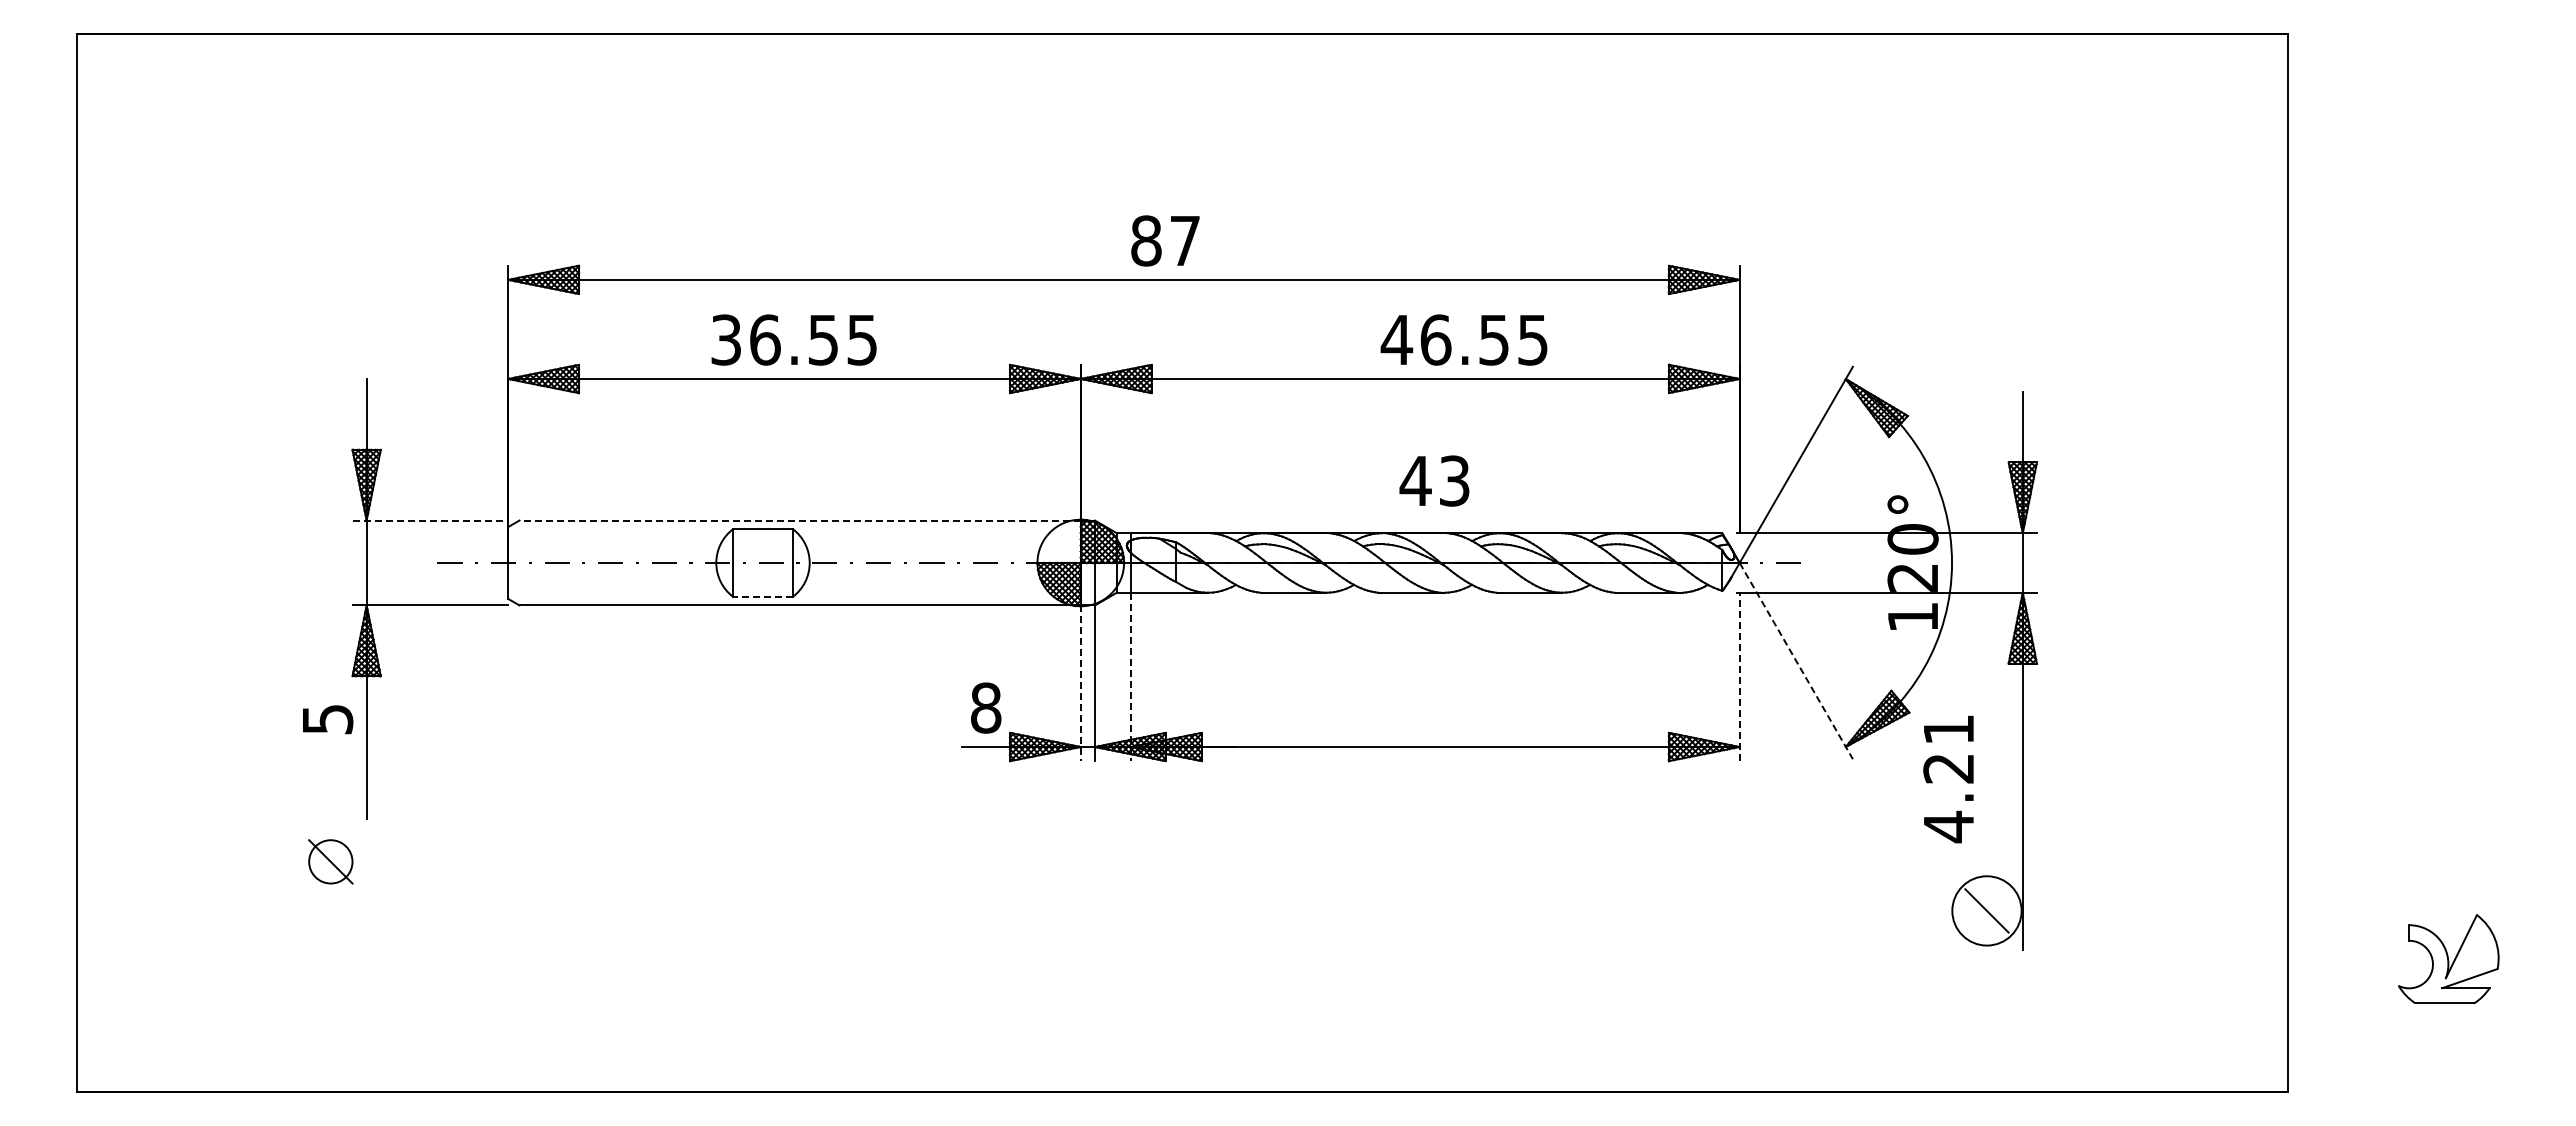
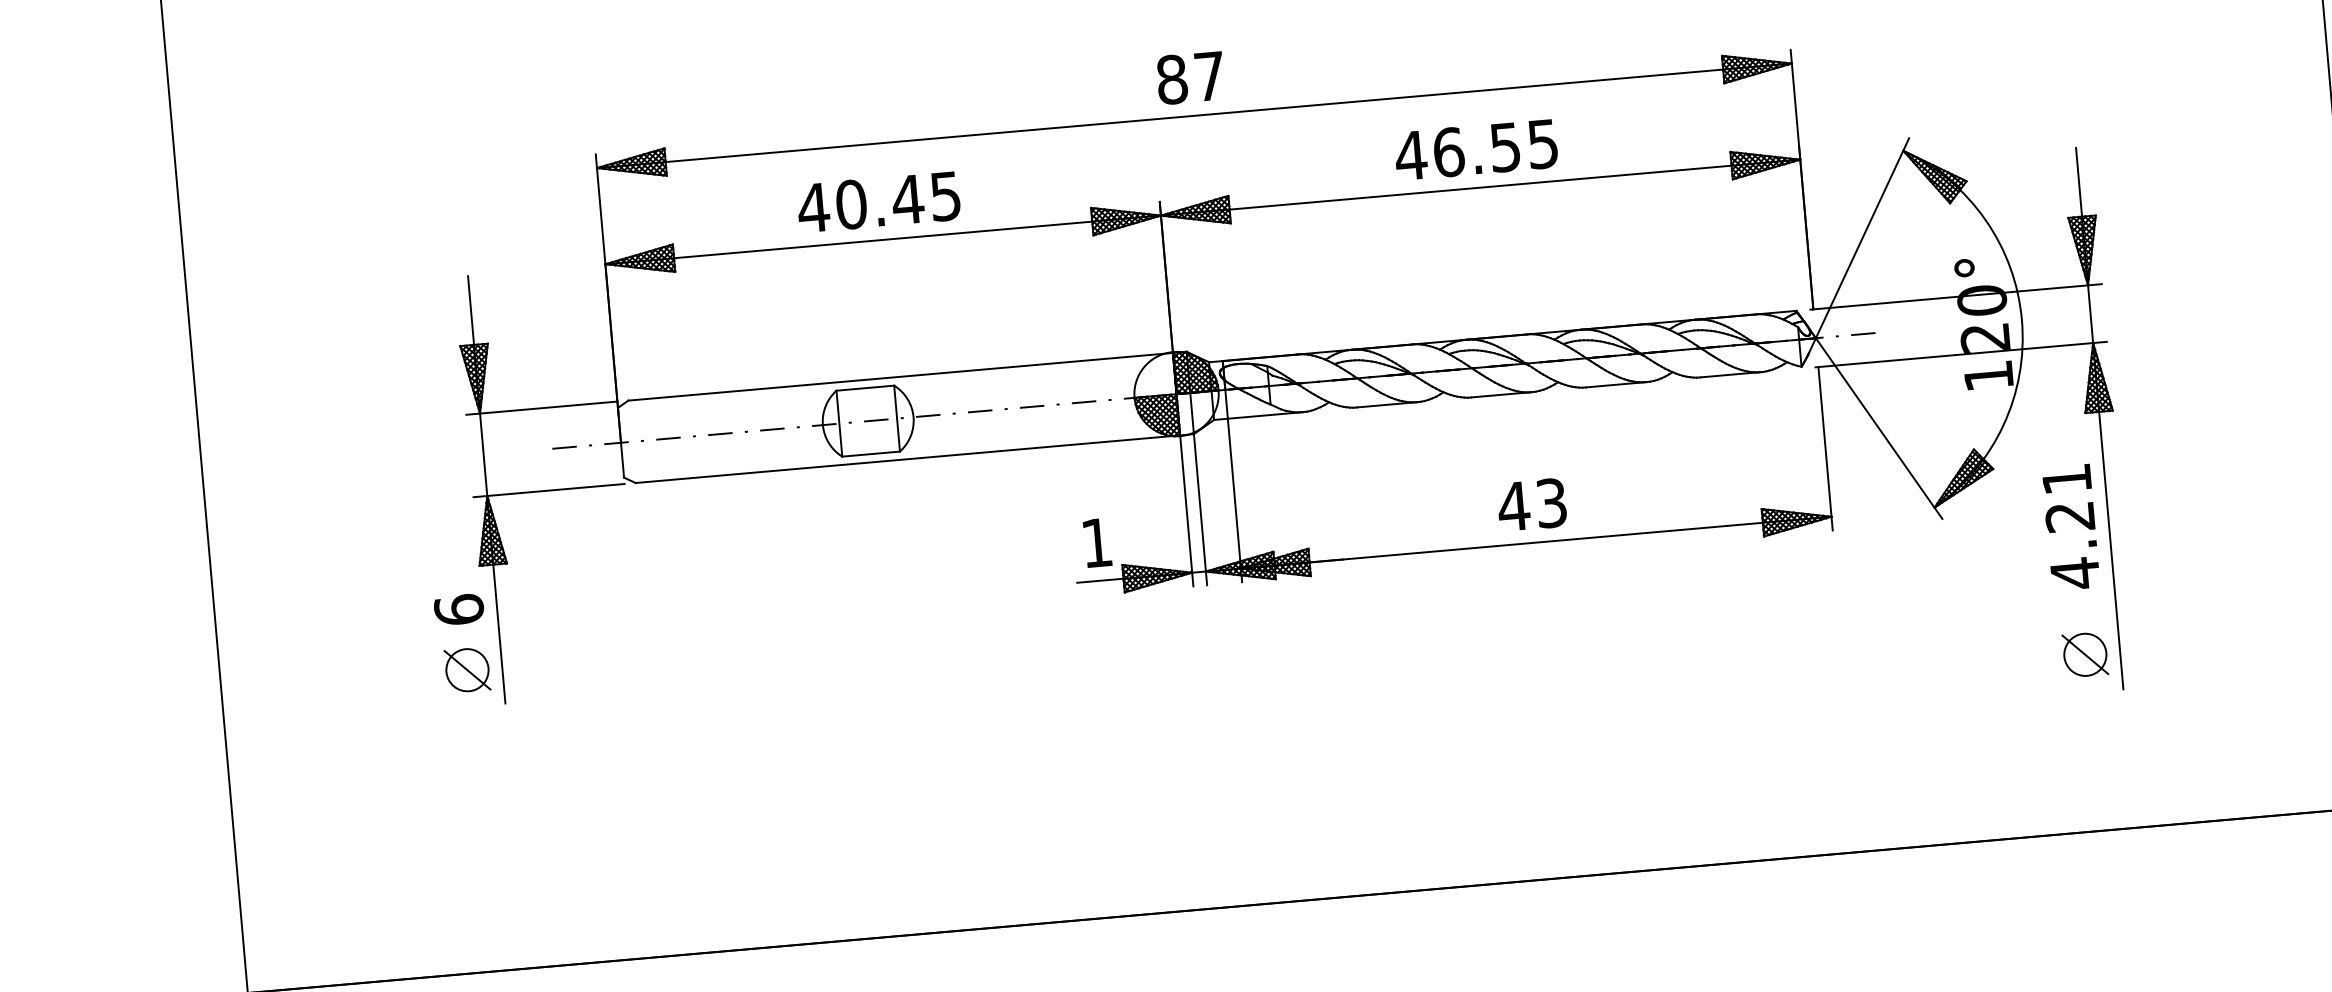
text: (1165, 240) -> (1190, 77), moved
text: (774, 339) -> (860, 203), 36.55 -> 40.45
text: (1463, 339) -> (1475, 149), moved
text: (1434, 480) -> (1532, 504), moved
line: (430, 520) -> (541, 408), dashed -> solid
line: (800, 520) -> (901, 376), dashed -> solid
line: (763, 596) -> (871, 453), dashed -> solid
line: (1796, 661) -> (1879, 429), dashed -> solid
line: (1739, 676) -> (1825, 448), dashed -> solid
line: (1131, 677) -> (1235, 500), dashed -> solid
line: (1080, 683) -> (1186, 511), dashed -> solid
text: (986, 707) -> (1097, 542), 8 -> 1
text: (327, 718) -> (458, 609), 5 -> 6
text: (1948, 779) -> (2070, 527), moved
part: (330, 861) -> (467, 669), moved
circle: (1986, 910) -> (2084, 654), size x0.62

